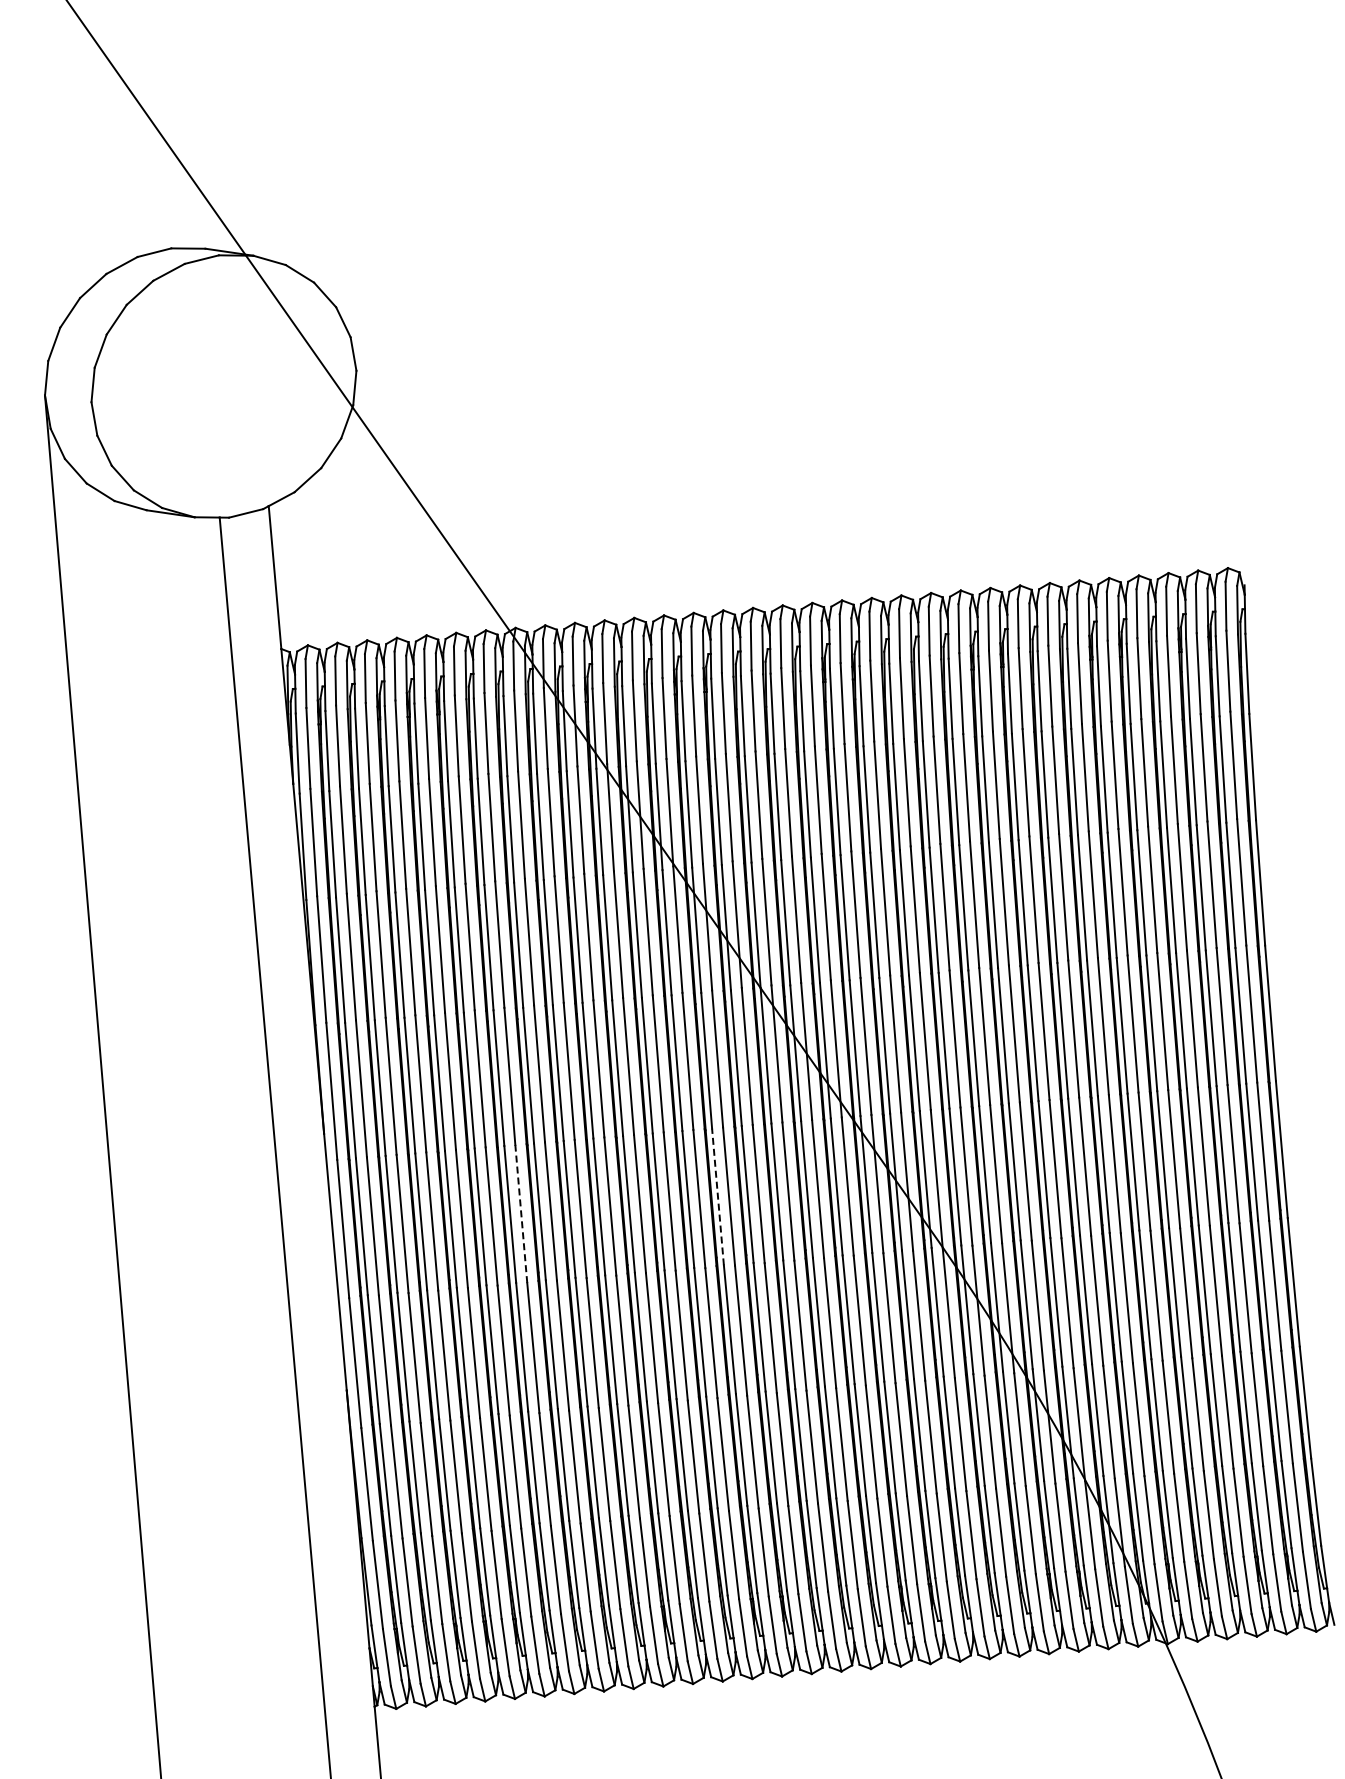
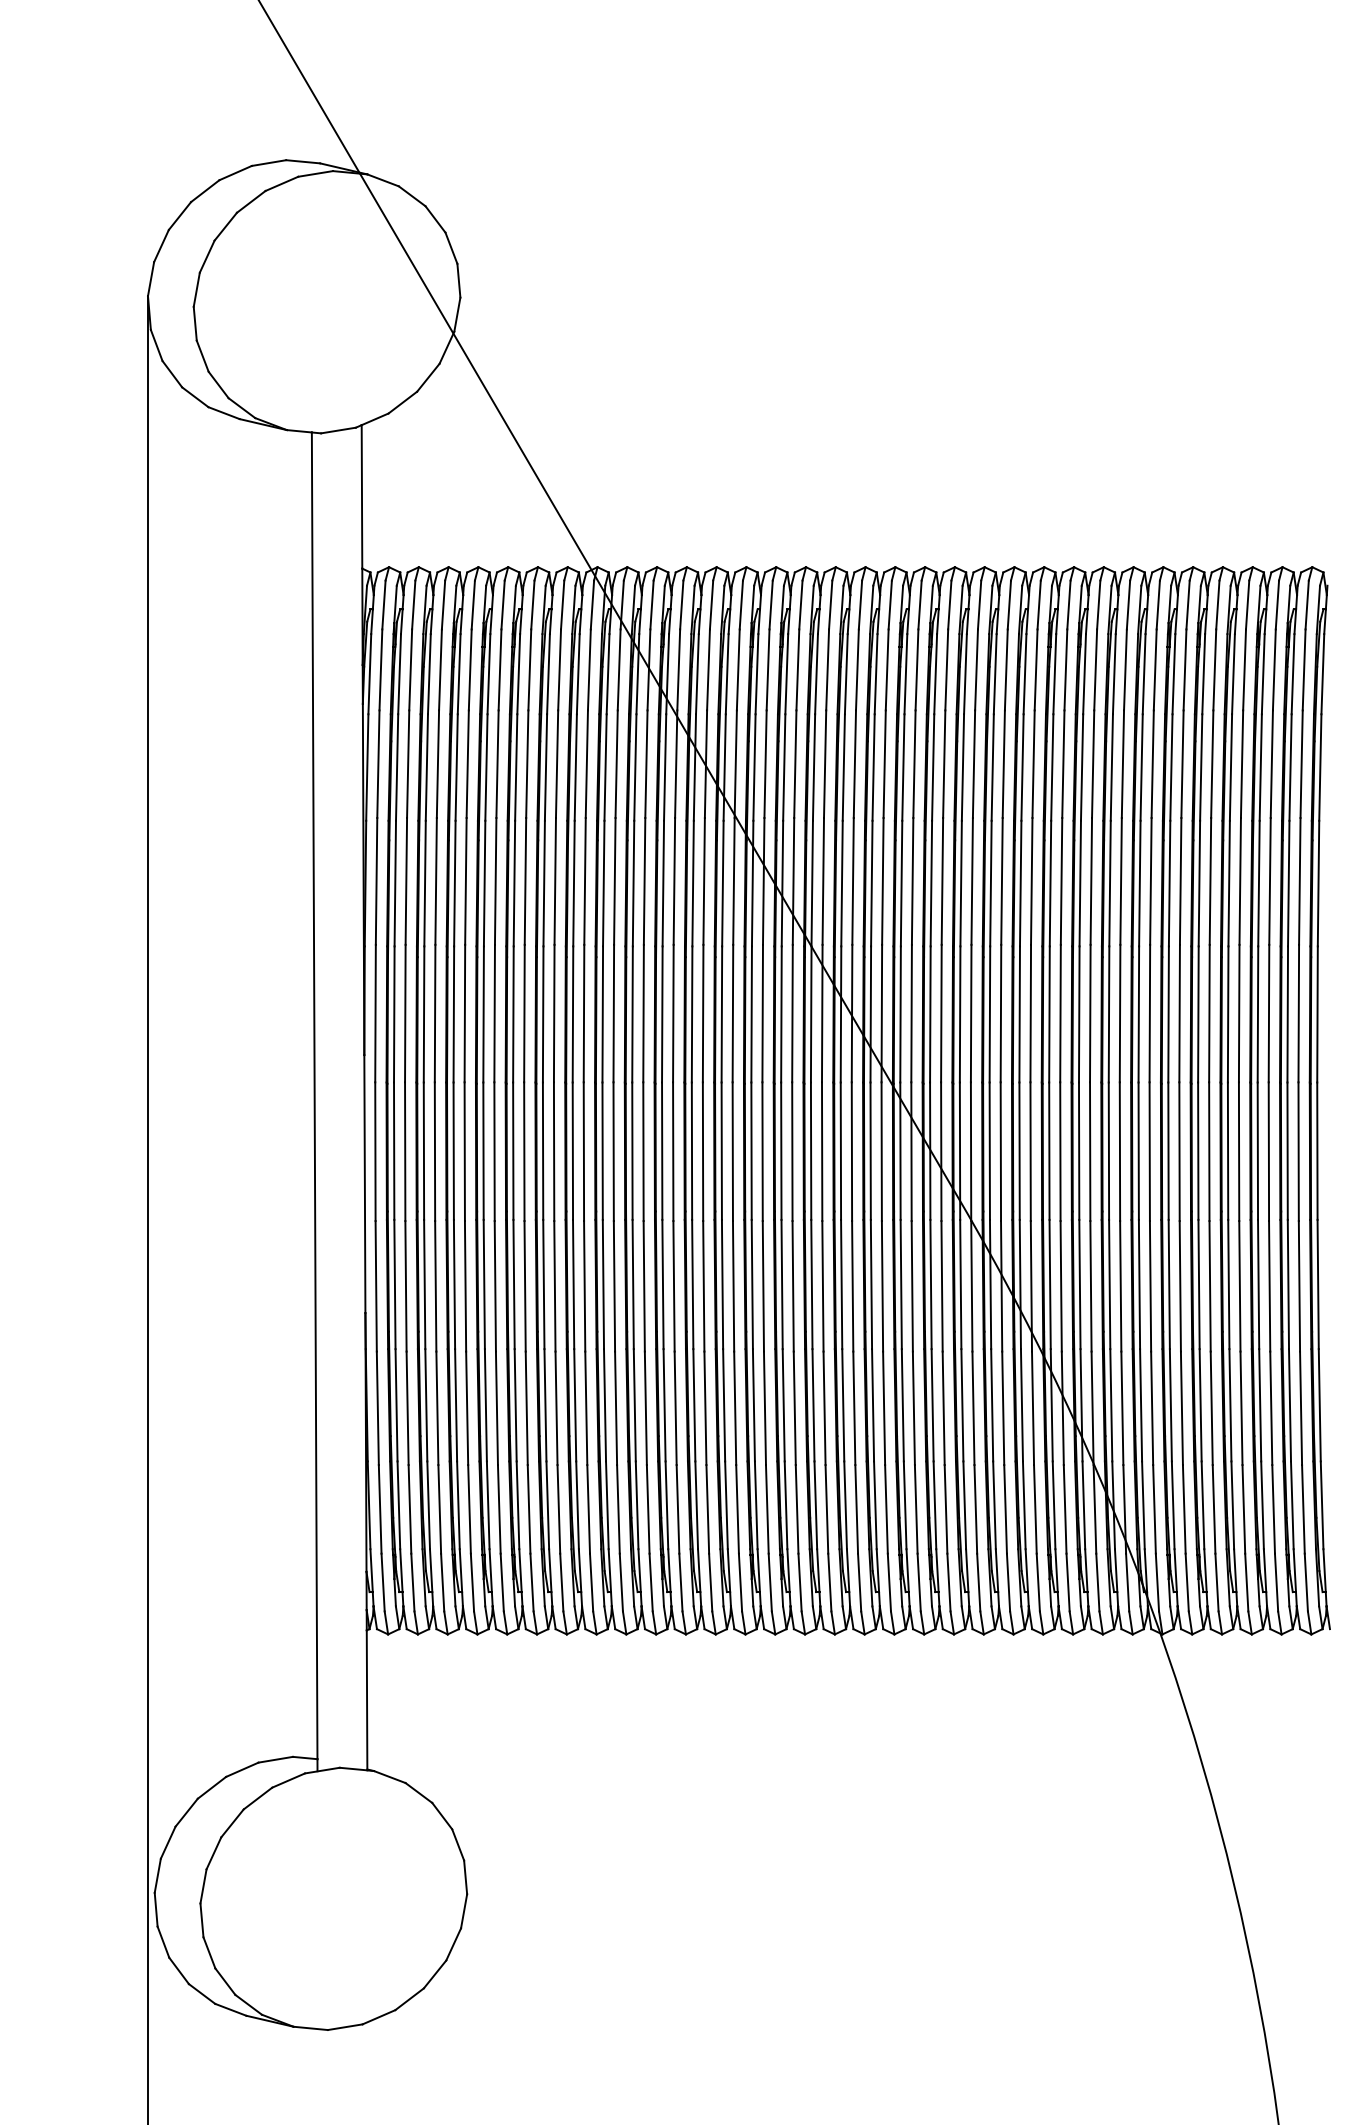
line: (717, 1197) -> (751, 1151), dashed -> solid
line: (521, 1213) -> (554, 1151), dashed -> solid

